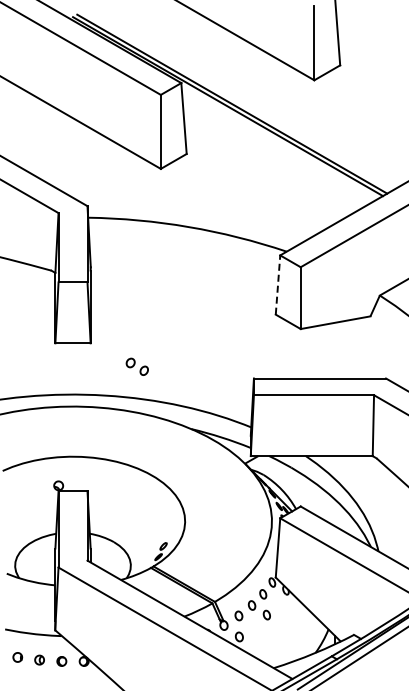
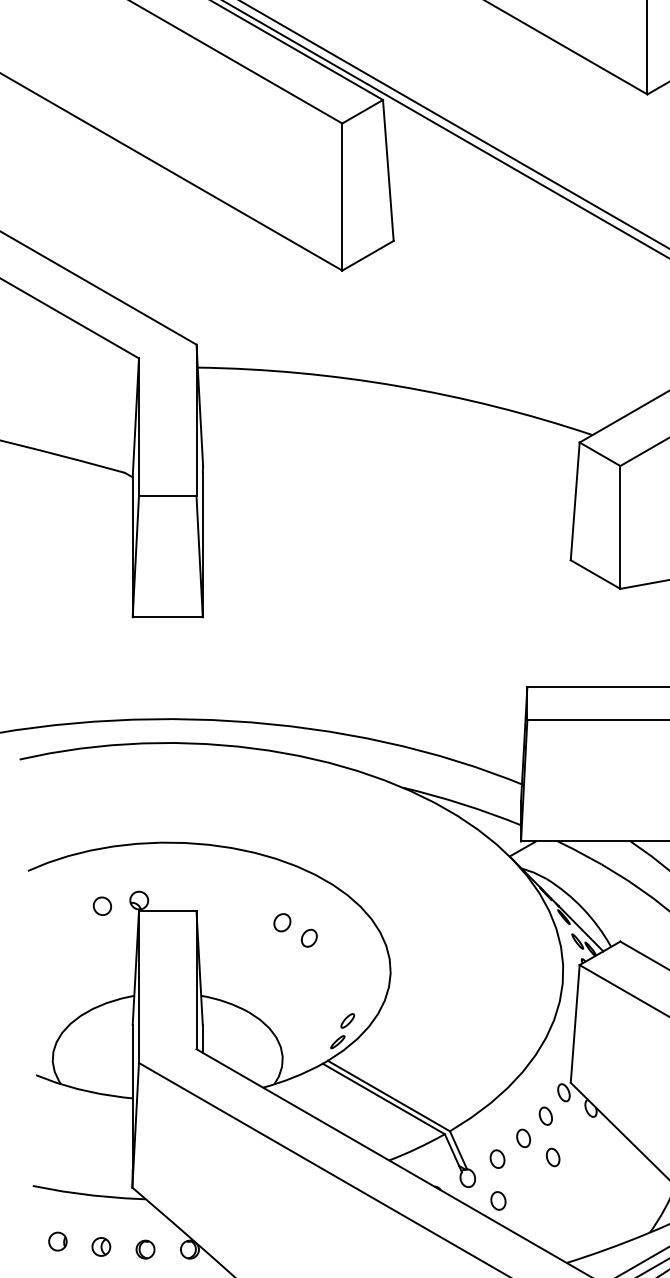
line: (278, 285) -> (576, 502), dashed -> solid
part: (136, 366) -> (293, 929), moved
part: (39, 488) -> (101, 905), added

